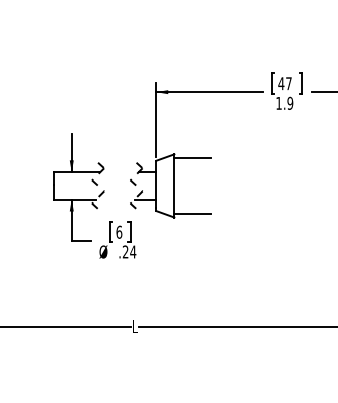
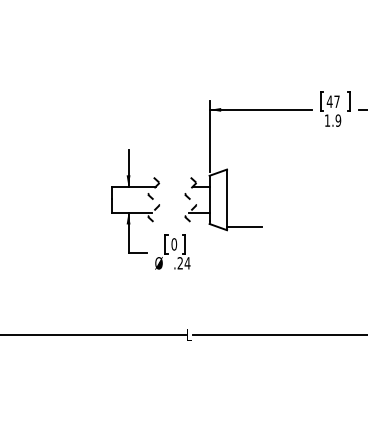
line: (192, 157) -> (244, 172), removed
text: (119, 232) -> (174, 244), 6 -> 0

